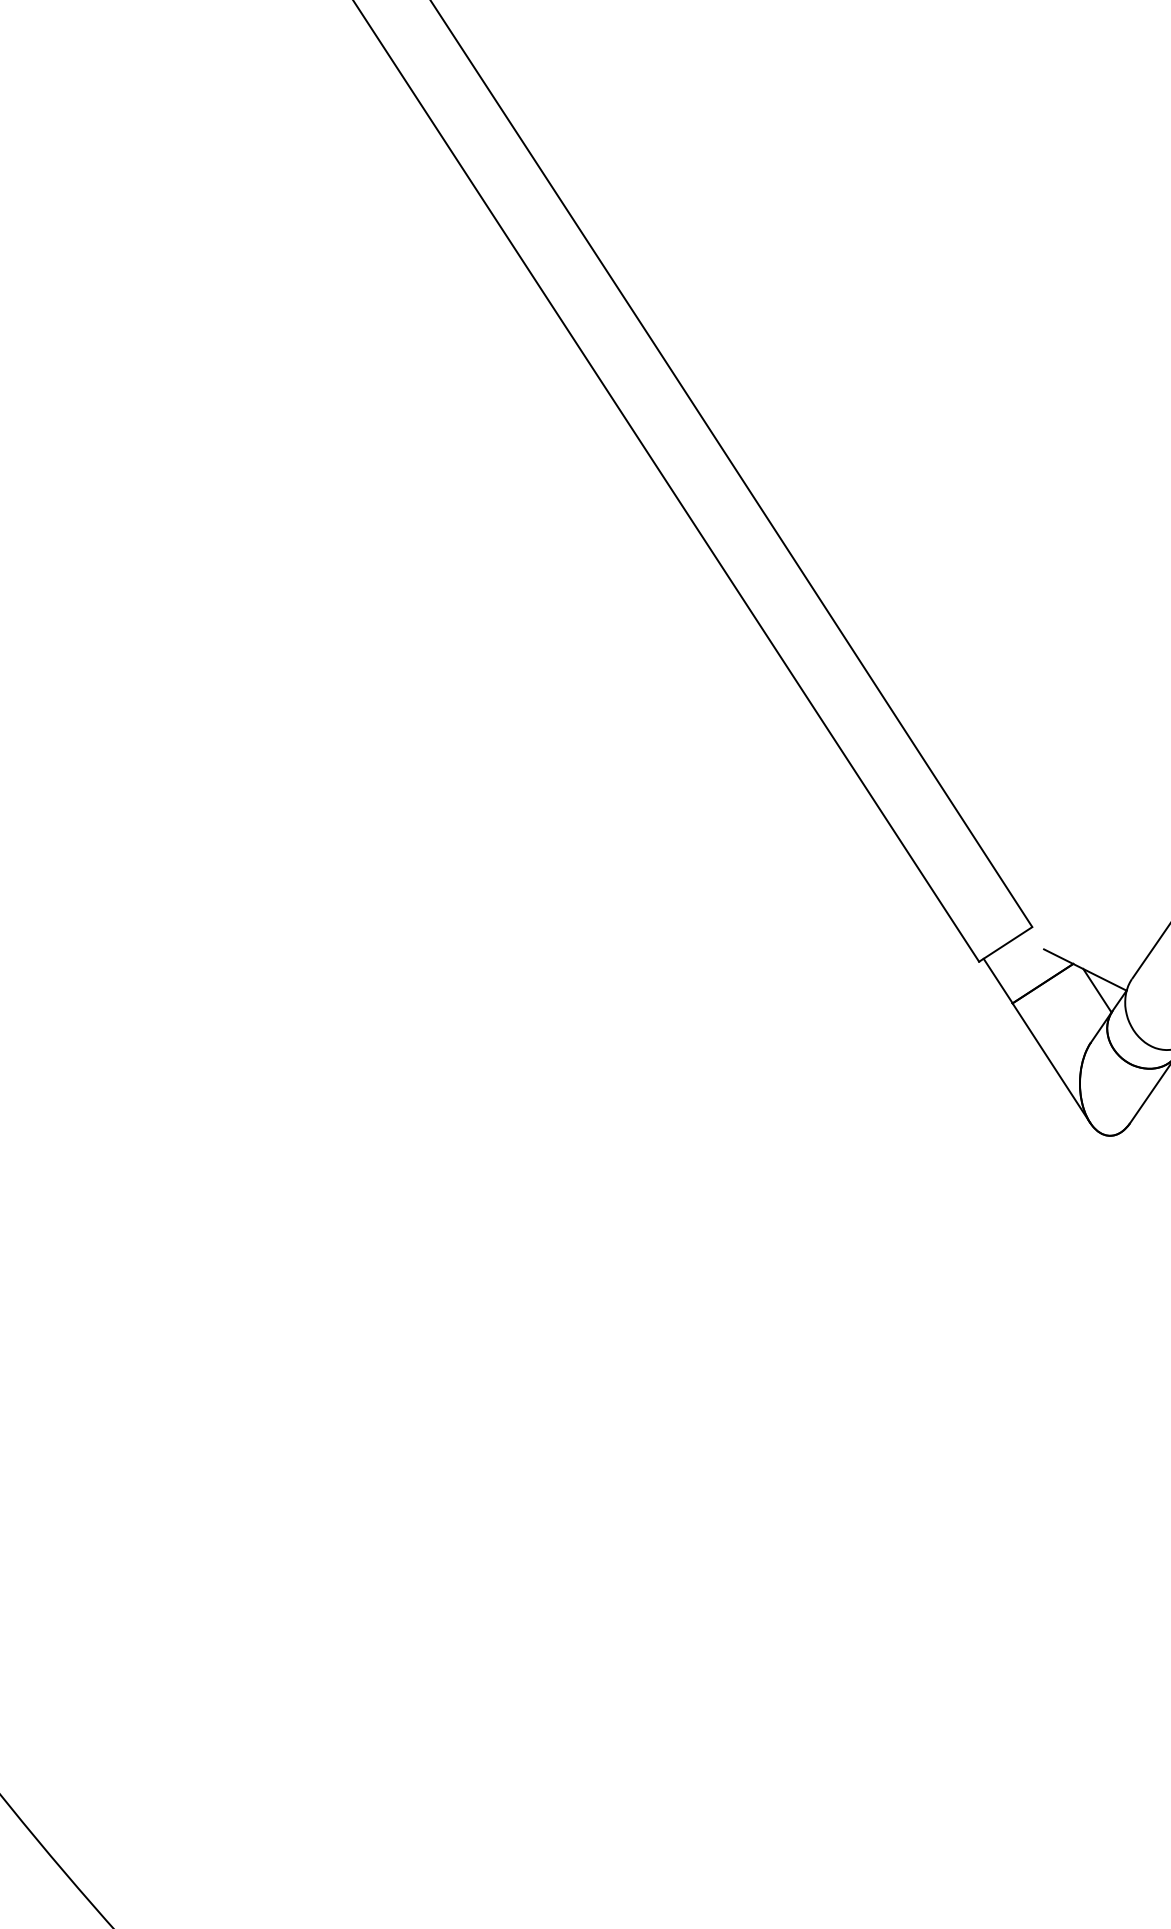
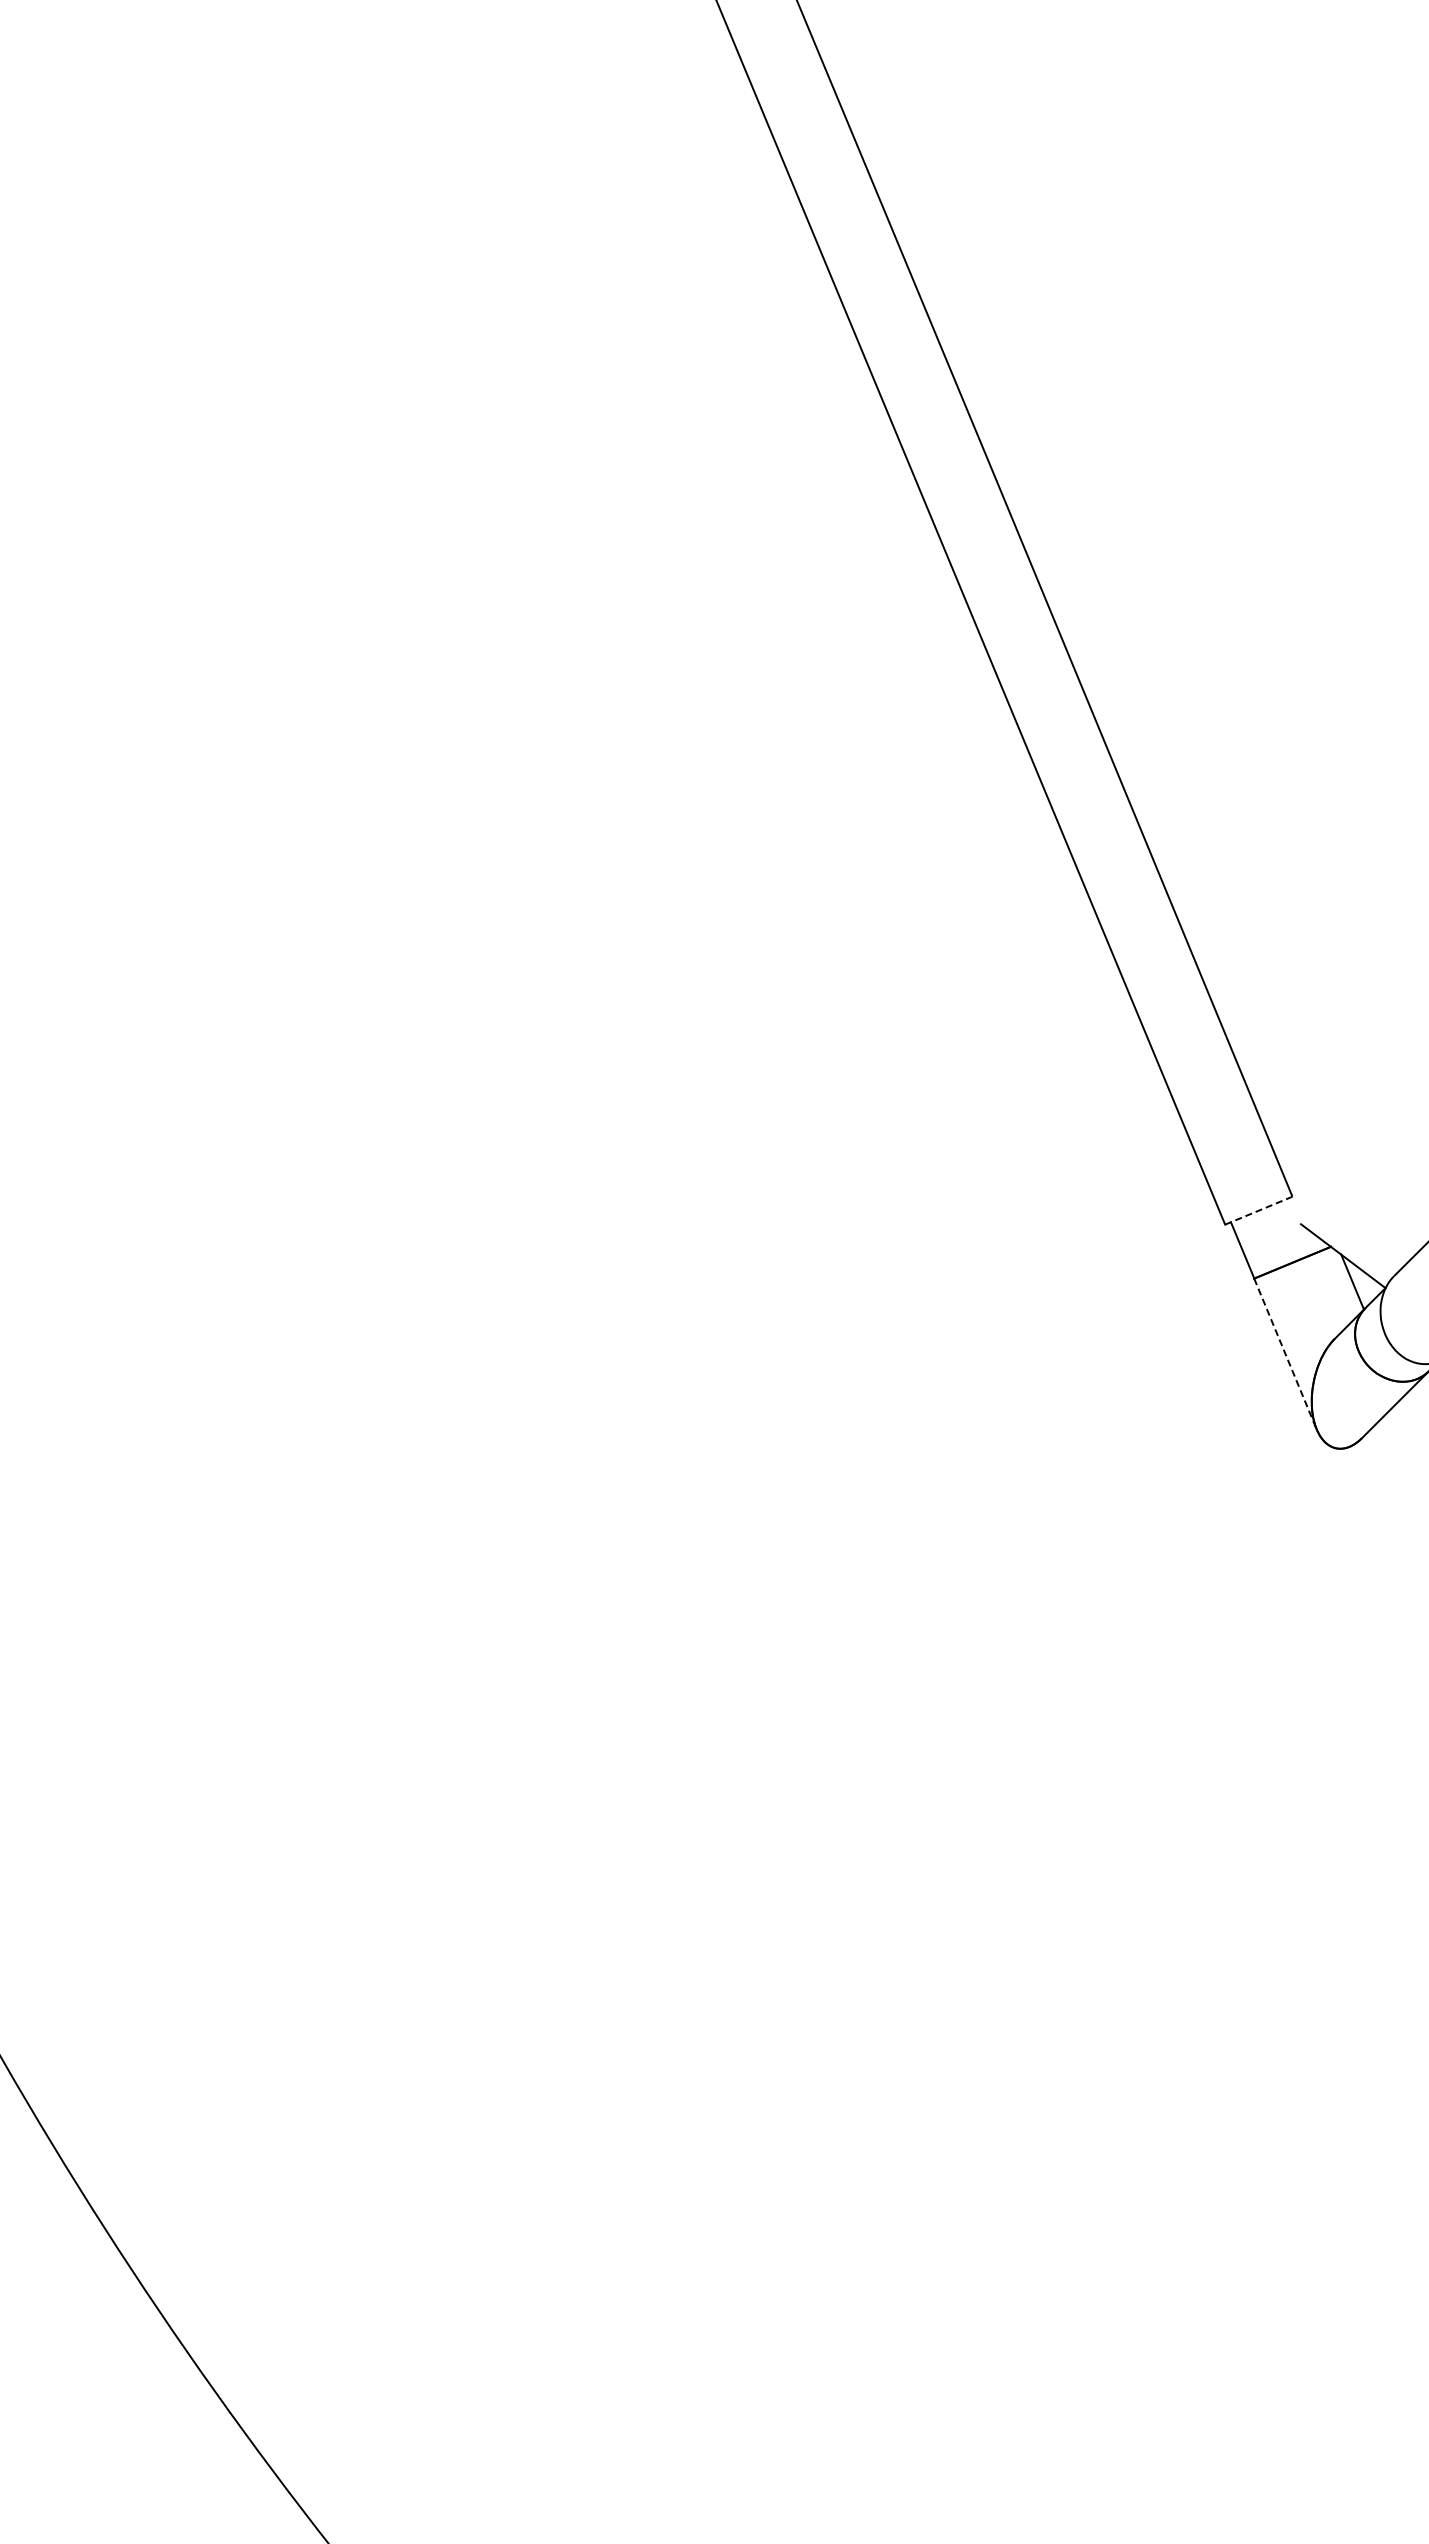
line: (1006, 944) -> (1259, 1210), solid -> dashed
line: (1051, 1063) -> (1285, 1354), solid -> dashed

